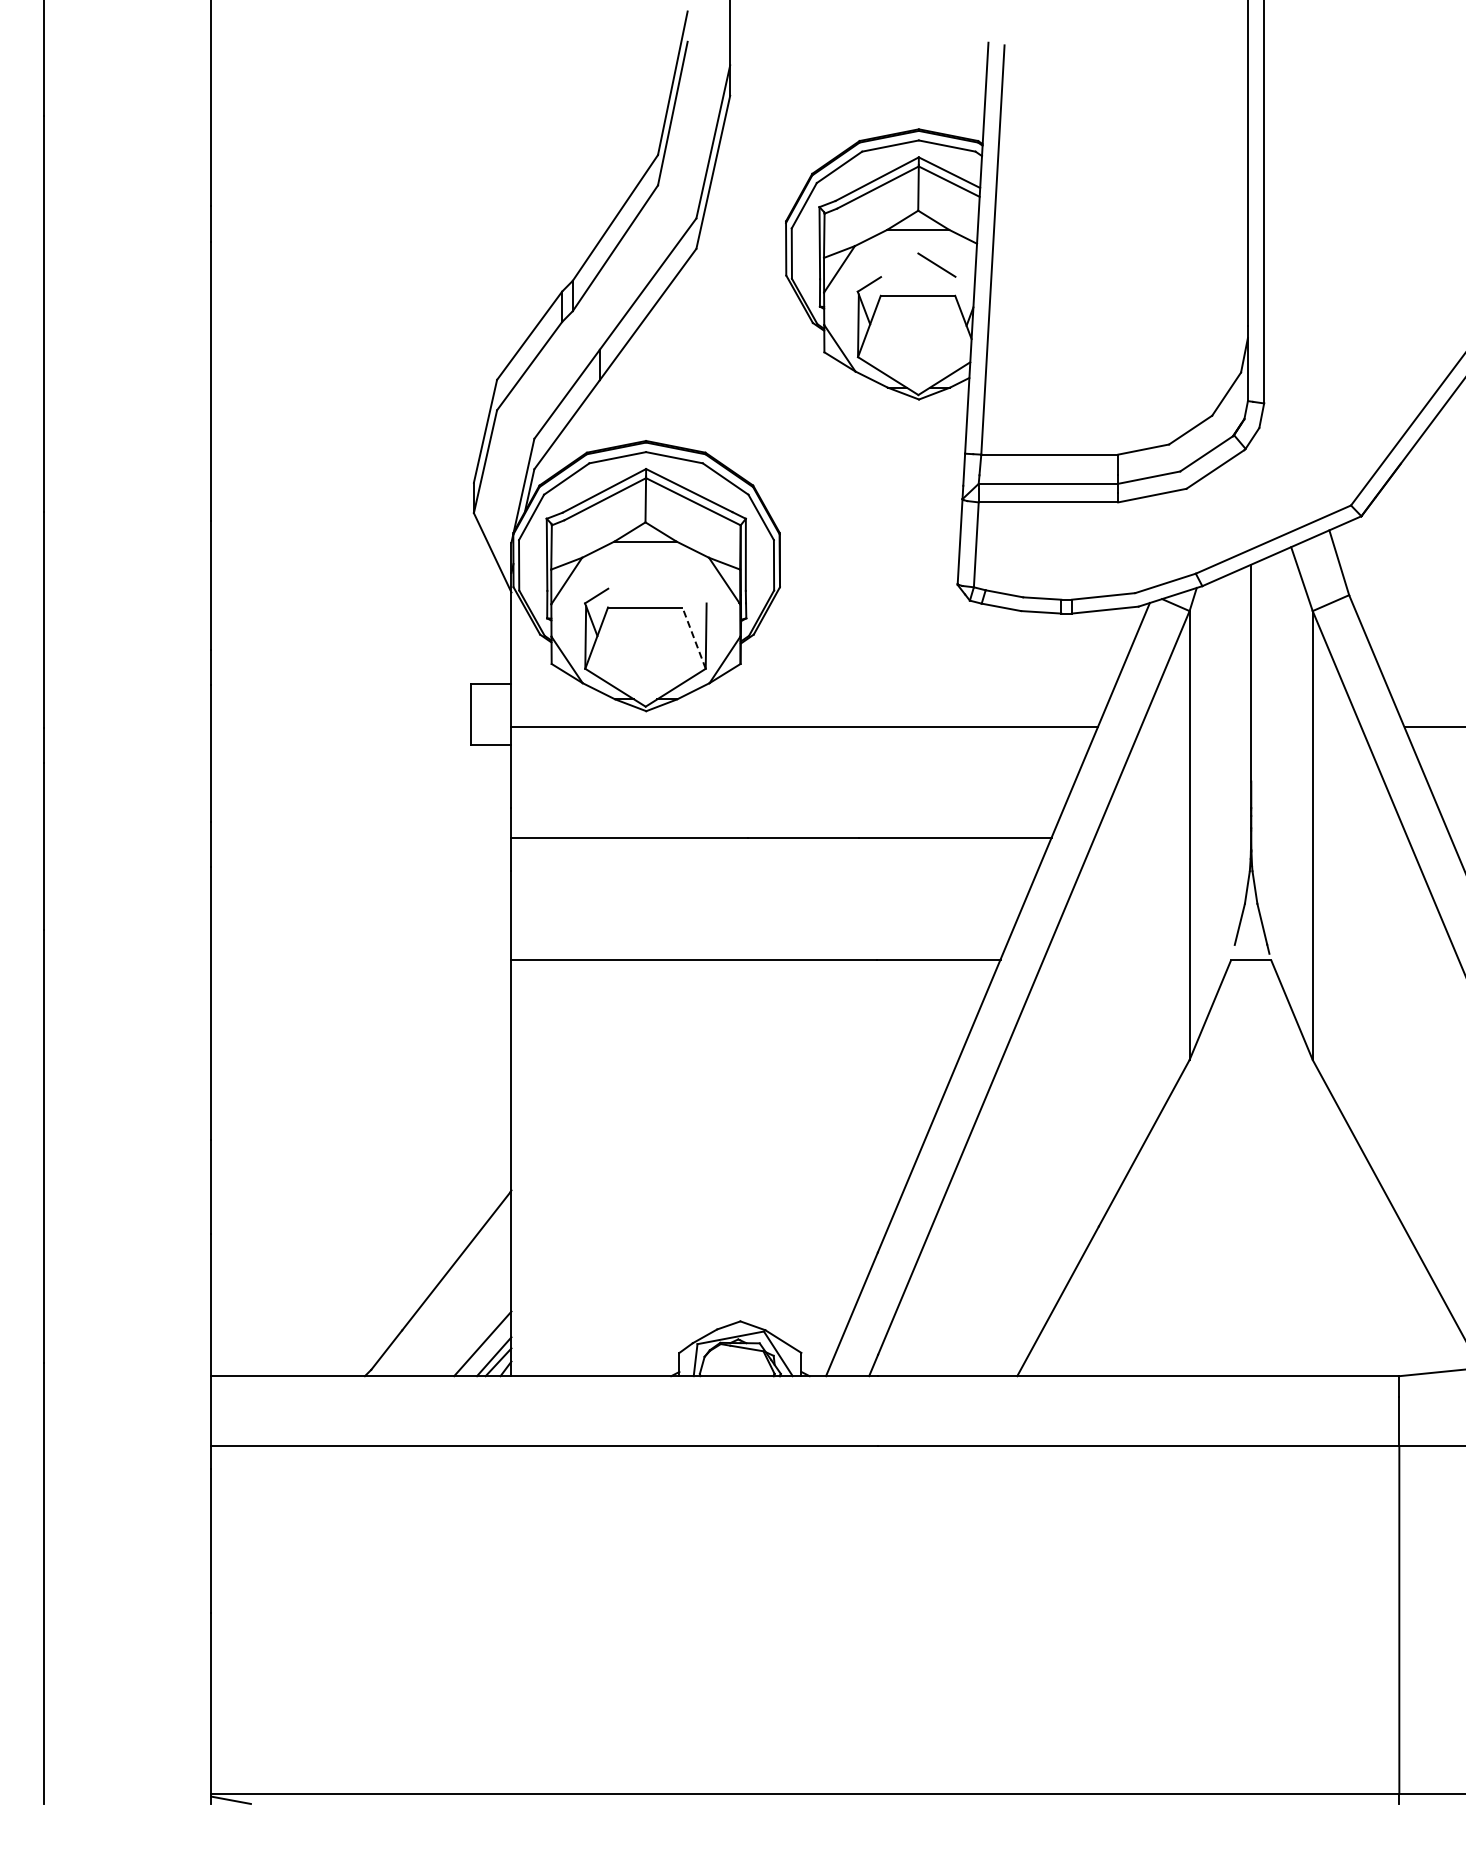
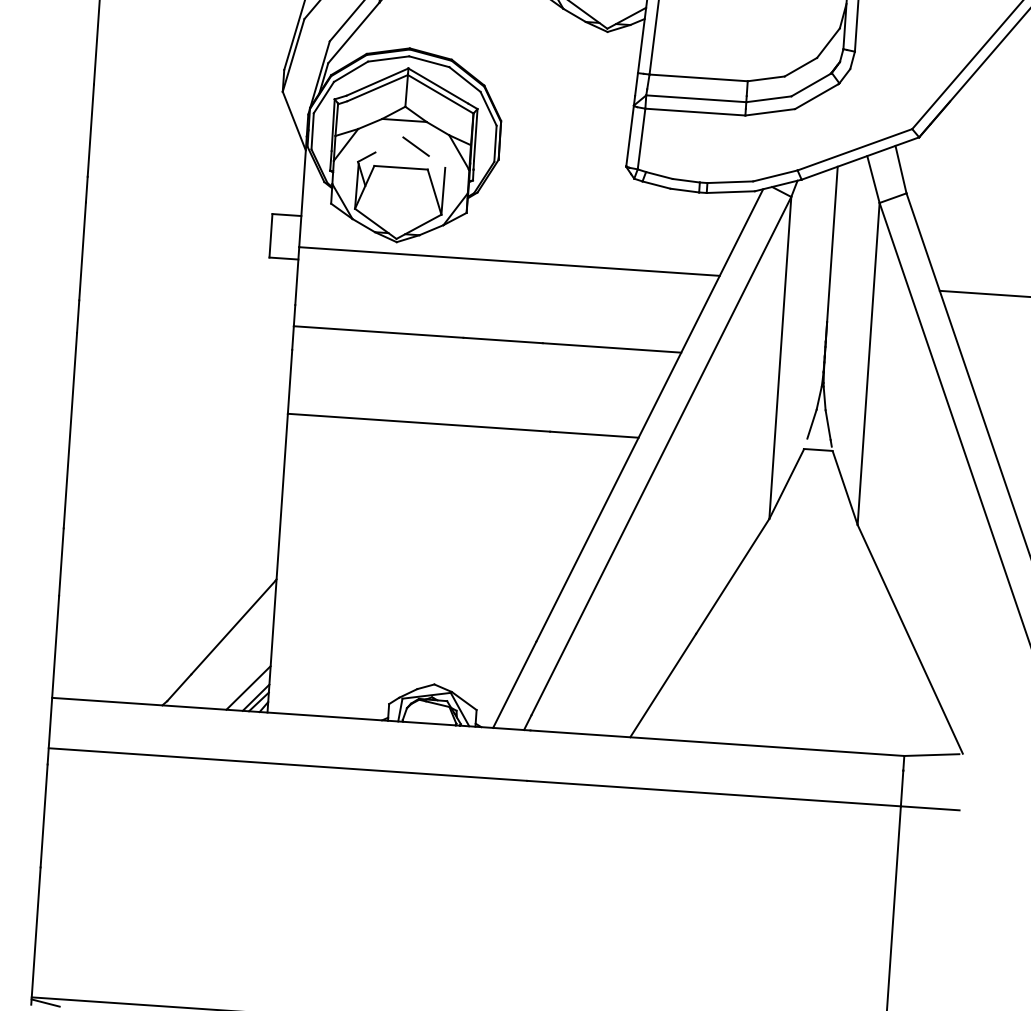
line: (663, 576) -> (415, 146), added
line: (694, 638) -> (434, 192), dashed -> solid

